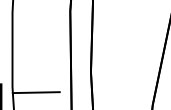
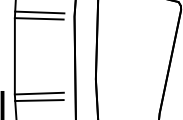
line: (36, 7) -> (39, 12), added
line: (35, 13) -> (38, 18), added
line: (35, 85) -> (38, 93), added

